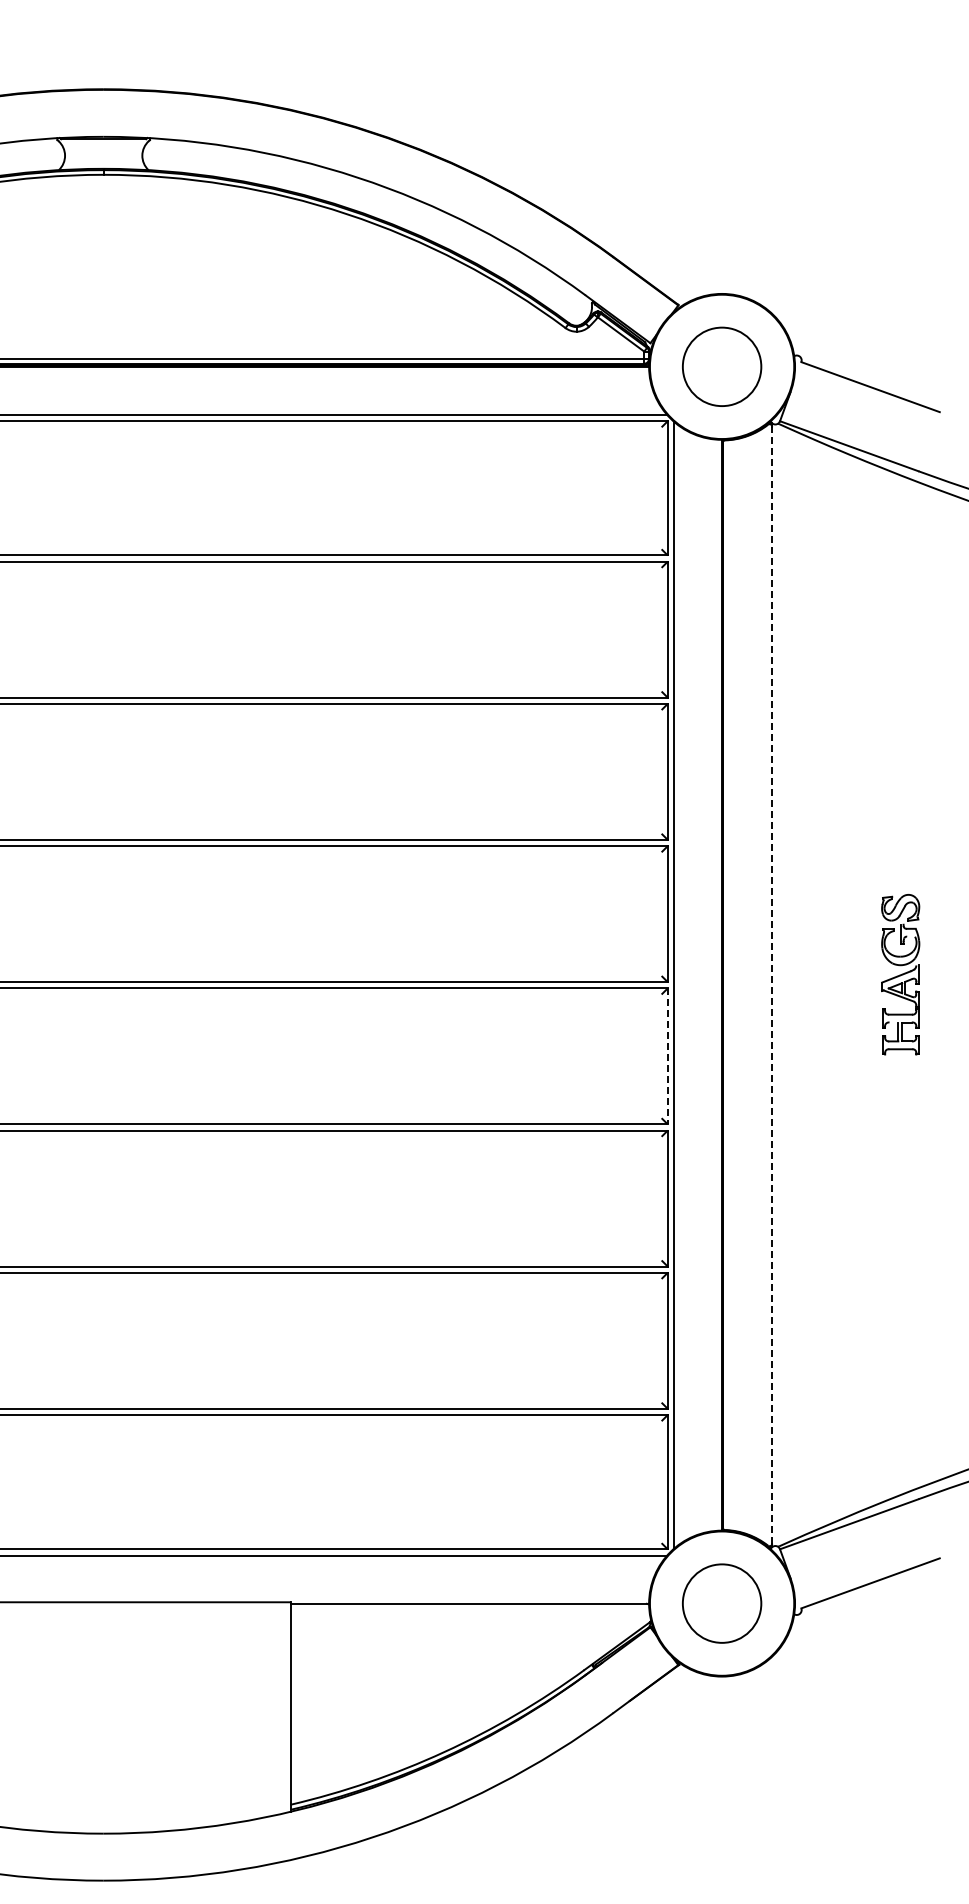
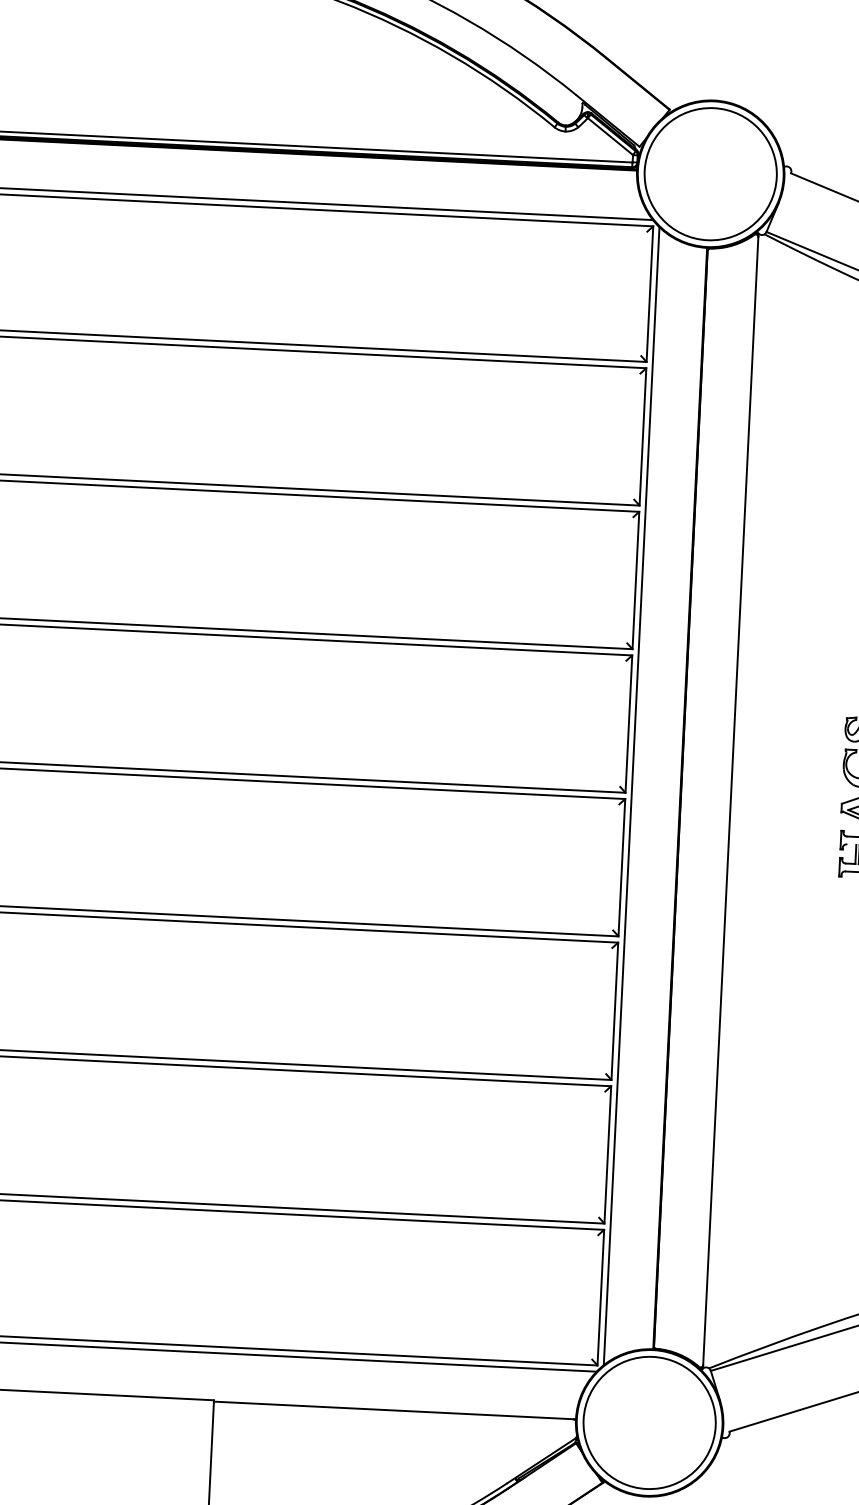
circle: (721, 366) -> (710, 173), size x1.67
line: (772, 985) -> (731, 801), dashed -> solid
line: (667, 1056) -> (621, 867), dashed -> solid
circle: (721, 1603) -> (649, 1422), size x1.67

